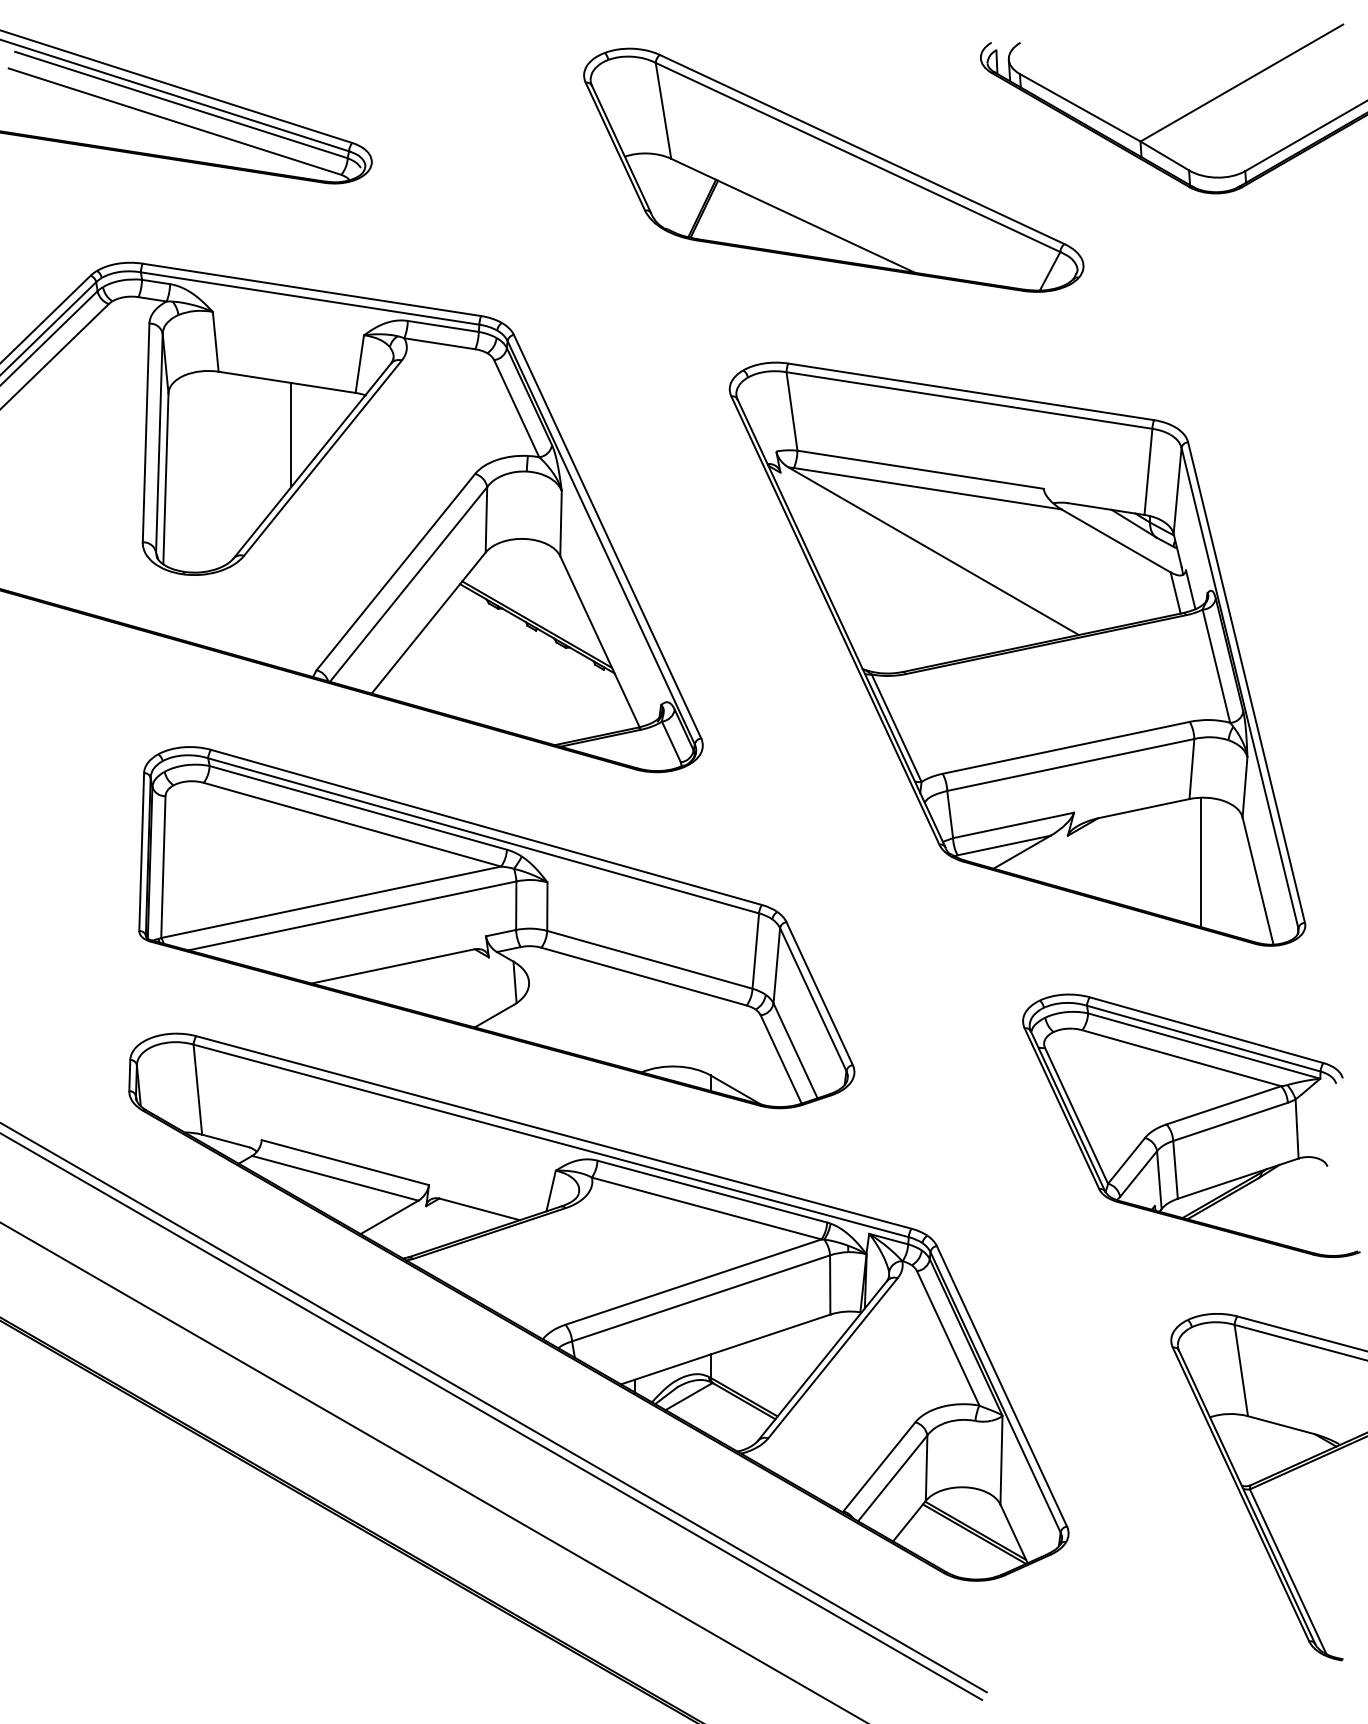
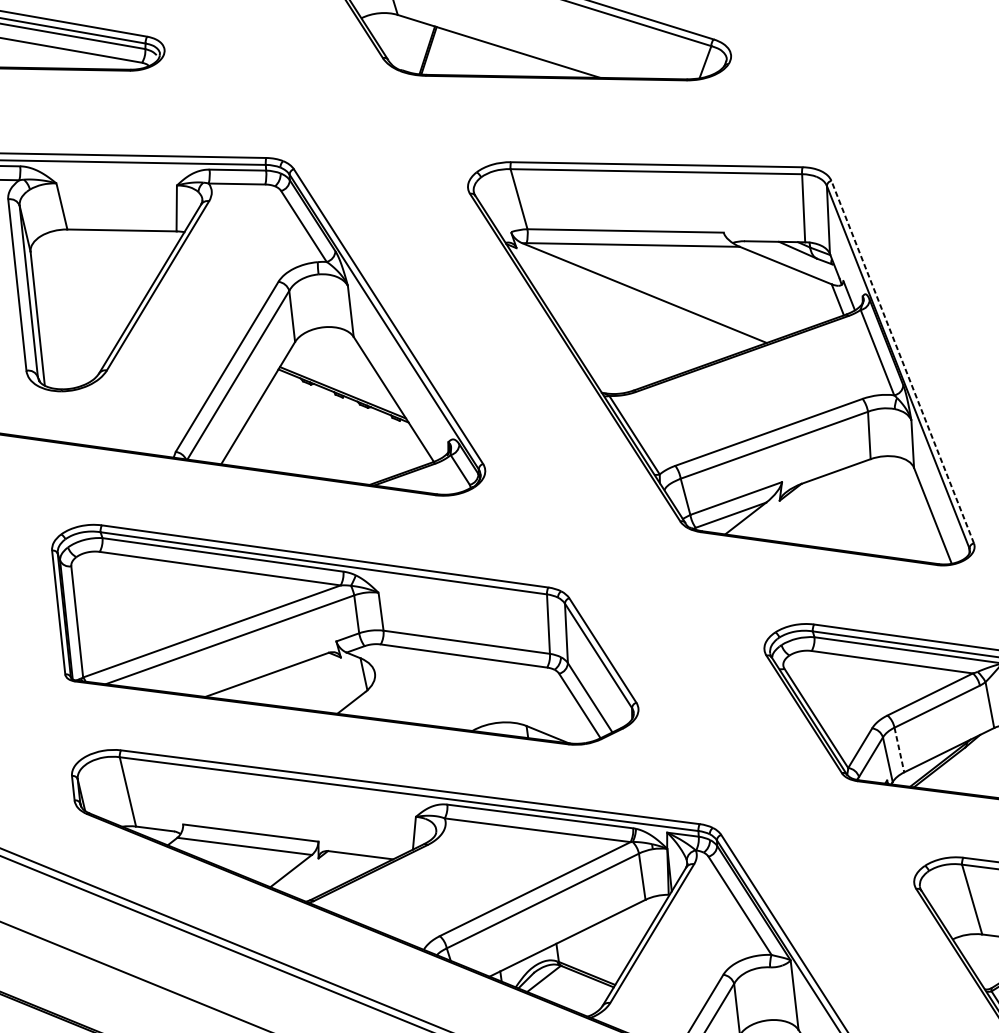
line: (291, 434) -> (130, 270), removed
line: (1246, 682) -> (902, 362), solid -> dashed
line: (1200, 862) -> (886, 507), removed
line: (1175, 1169) -> (899, 749), solid -> dashed

